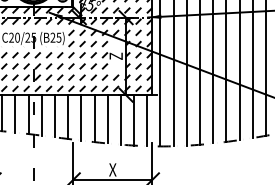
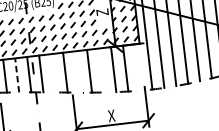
line: (15, 113) -> (17, 75), solid -> dashed
line: (54, 116) -> (52, 73), removed
line: (81, 117) -> (77, 71), removed
line: (107, 119) -> (101, 70), removed
line: (147, 120) -> (137, 67), removed

